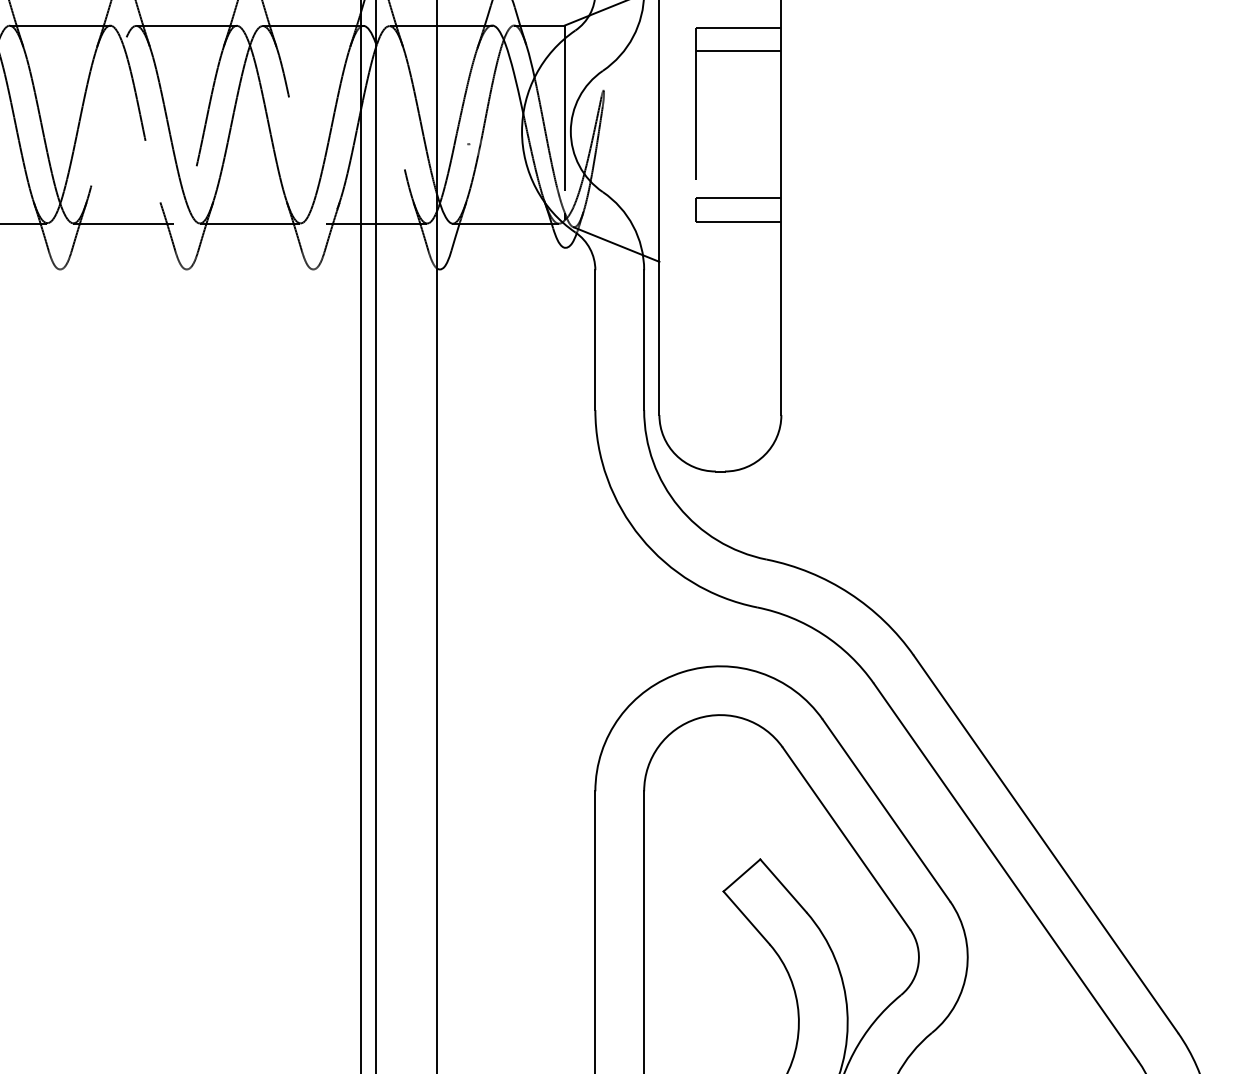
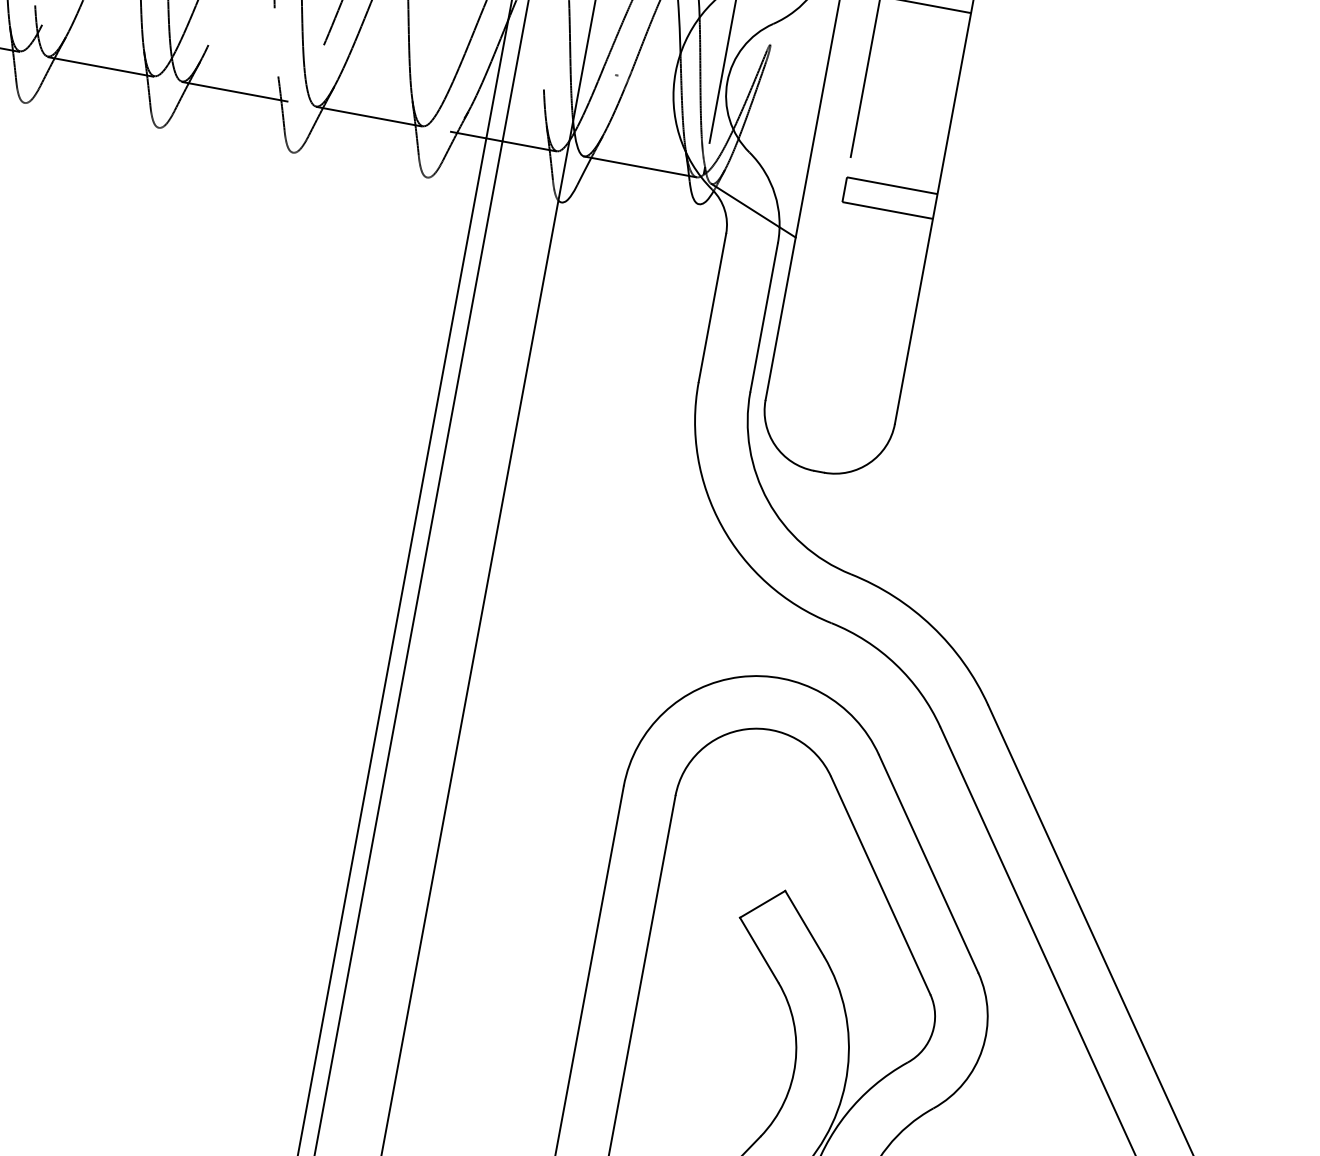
line: (738, 50) -> (921, 28), removed

